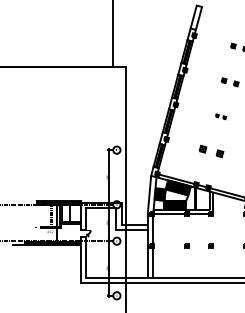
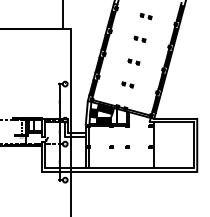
part: (220, 115) -> (133, 61), size x1.67
part: (211, 150) -> (127, 84), size x0.71

